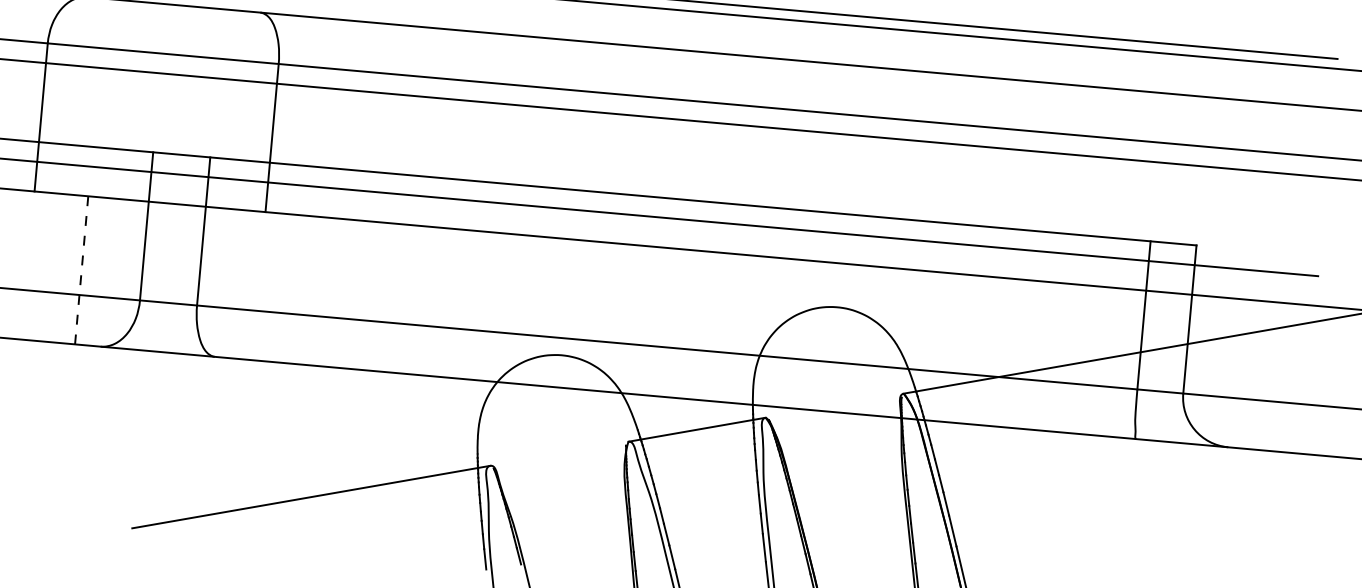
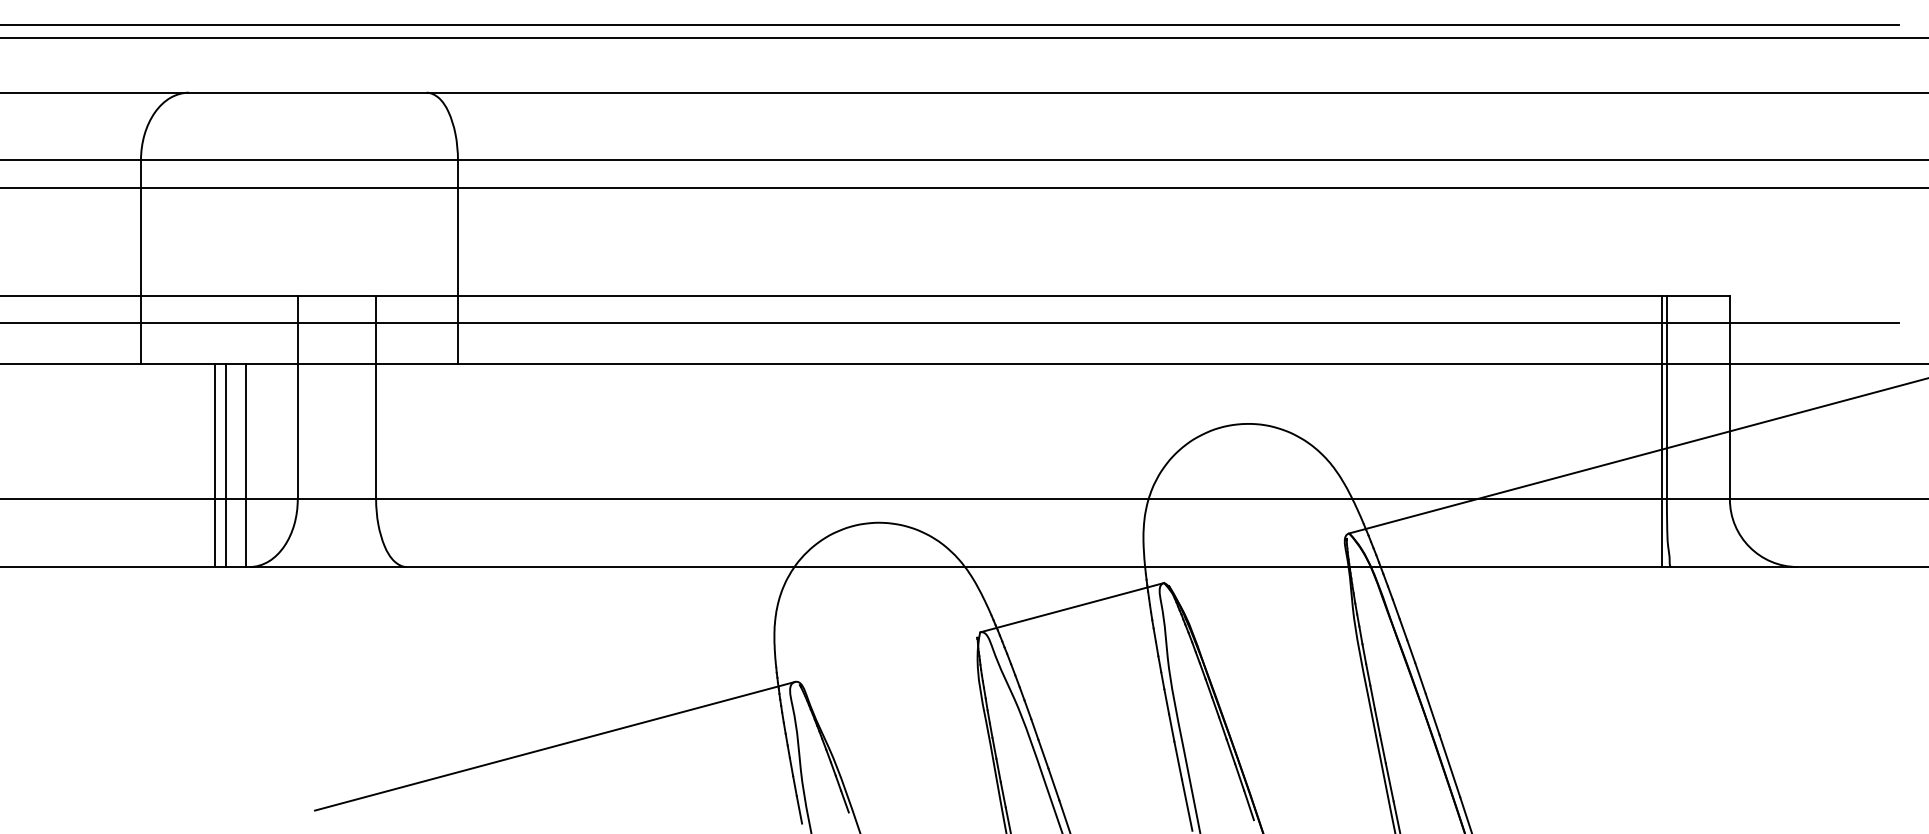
line: (81, 270) -> (214, 465), dashed -> solid
line: (89, 271) -> (225, 465), added
line: (104, 272) -> (245, 465), added
line: (1138, 339) -> (1662, 431), added

